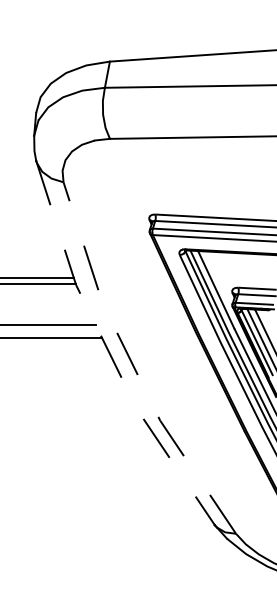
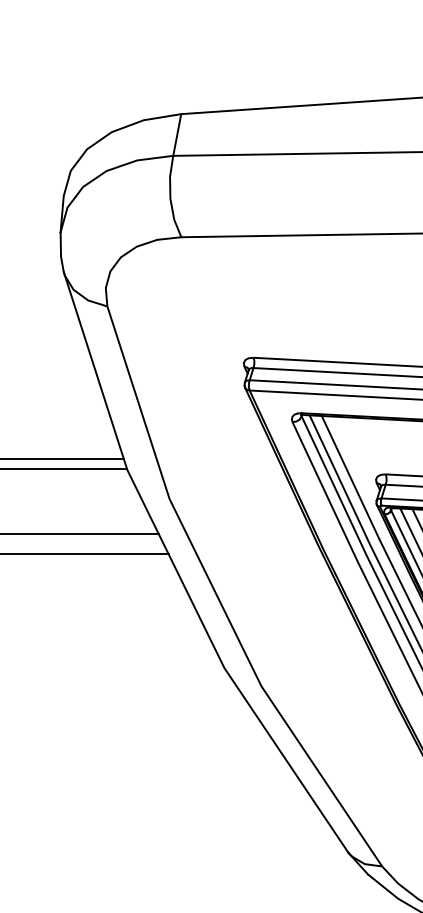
line: (108, 351) -> (178, 576), dashed -> solid
line: (133, 366) -> (218, 599), dashed -> solid

